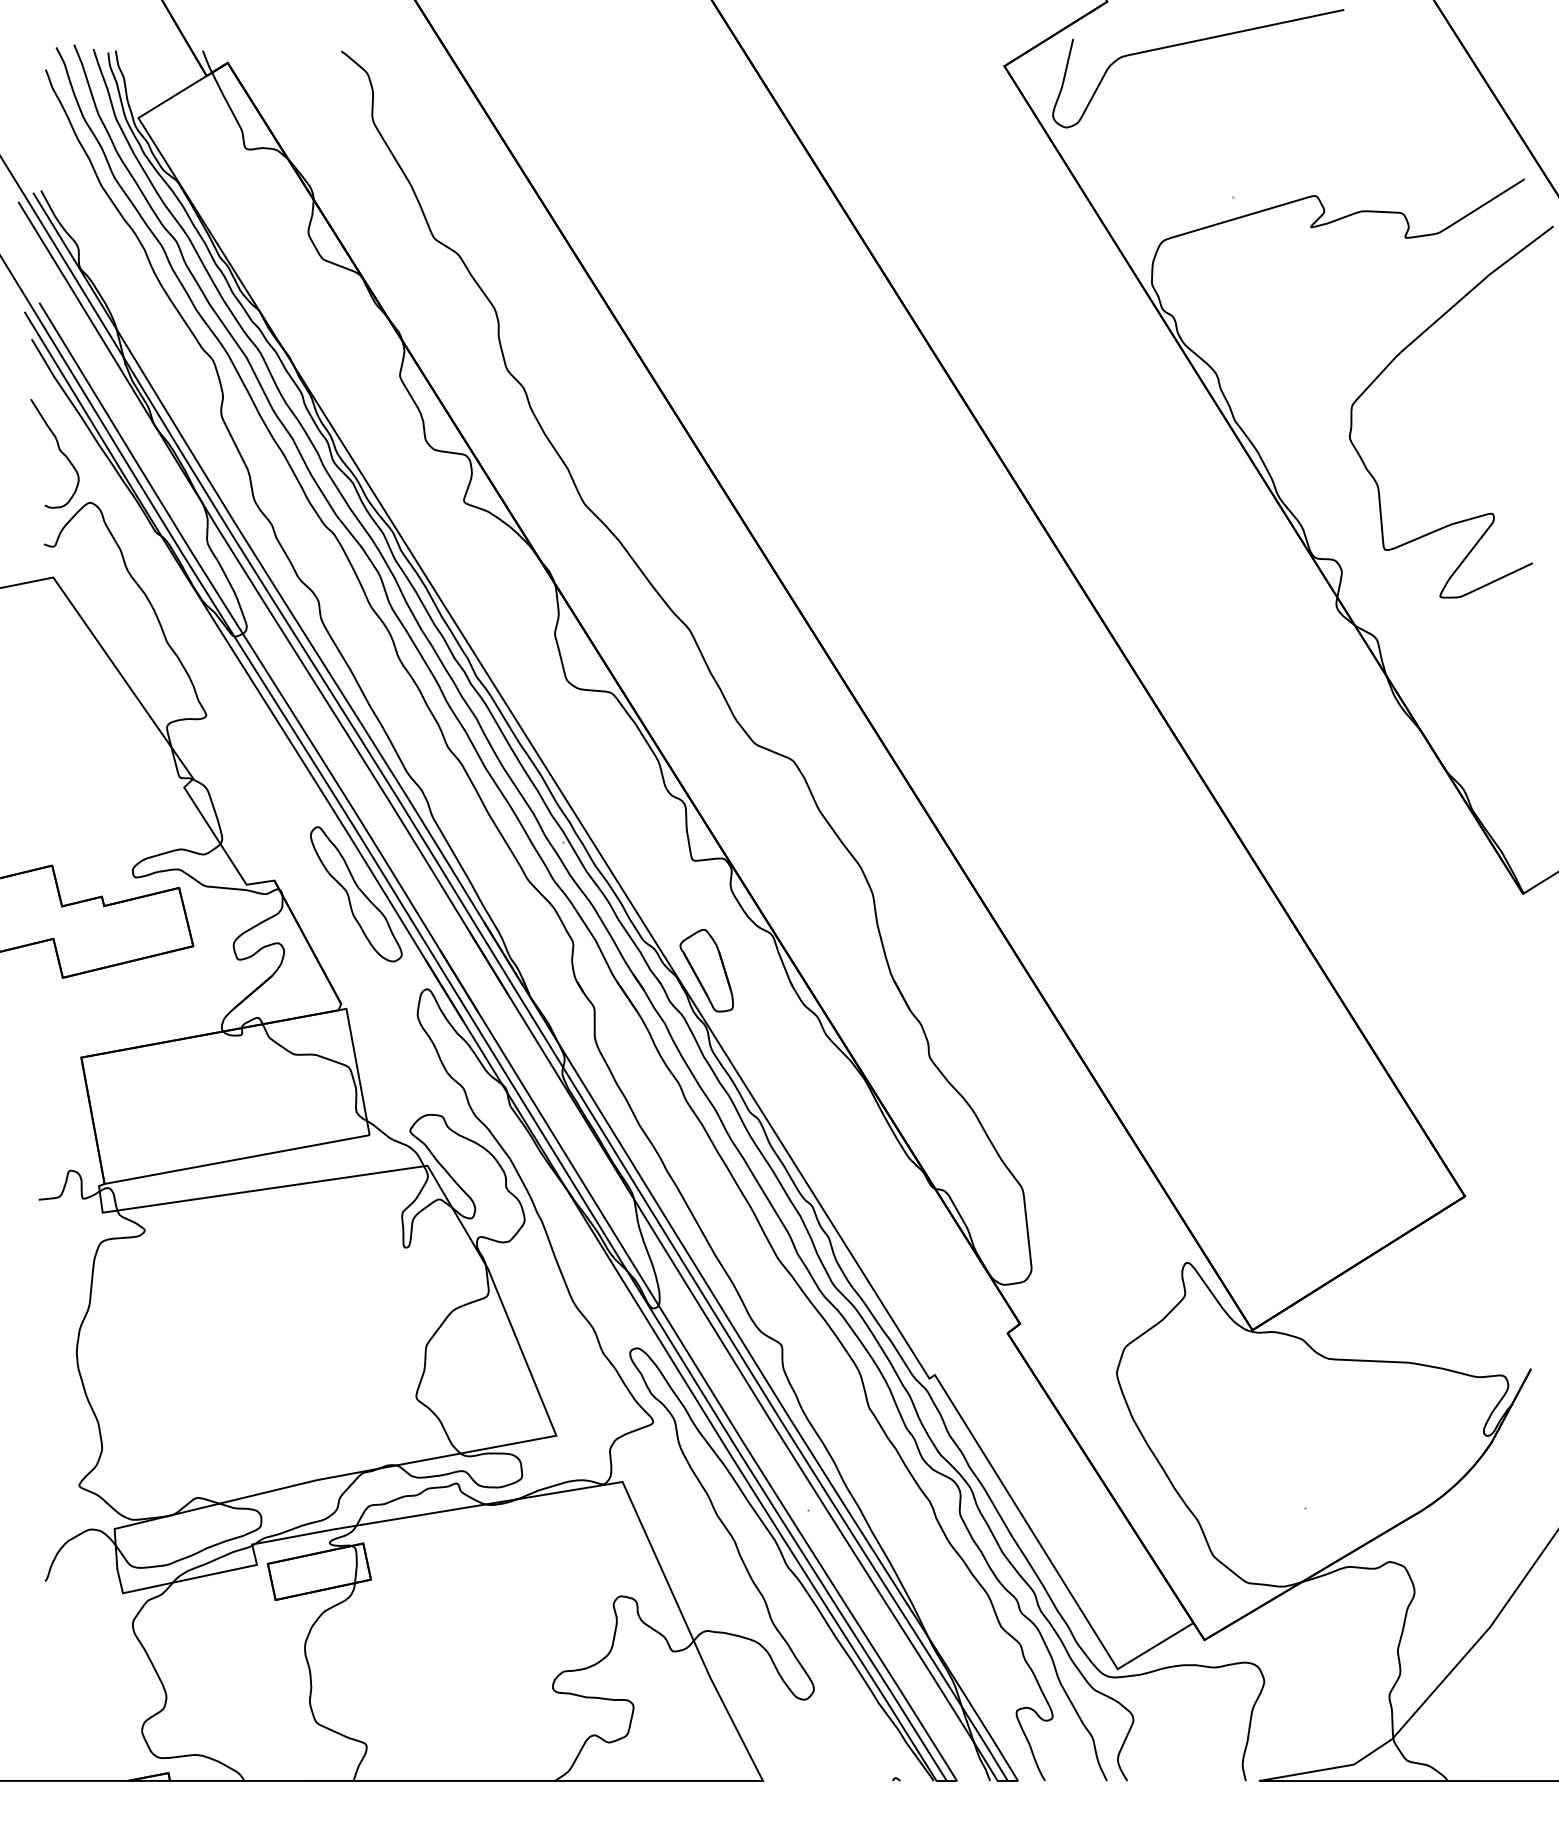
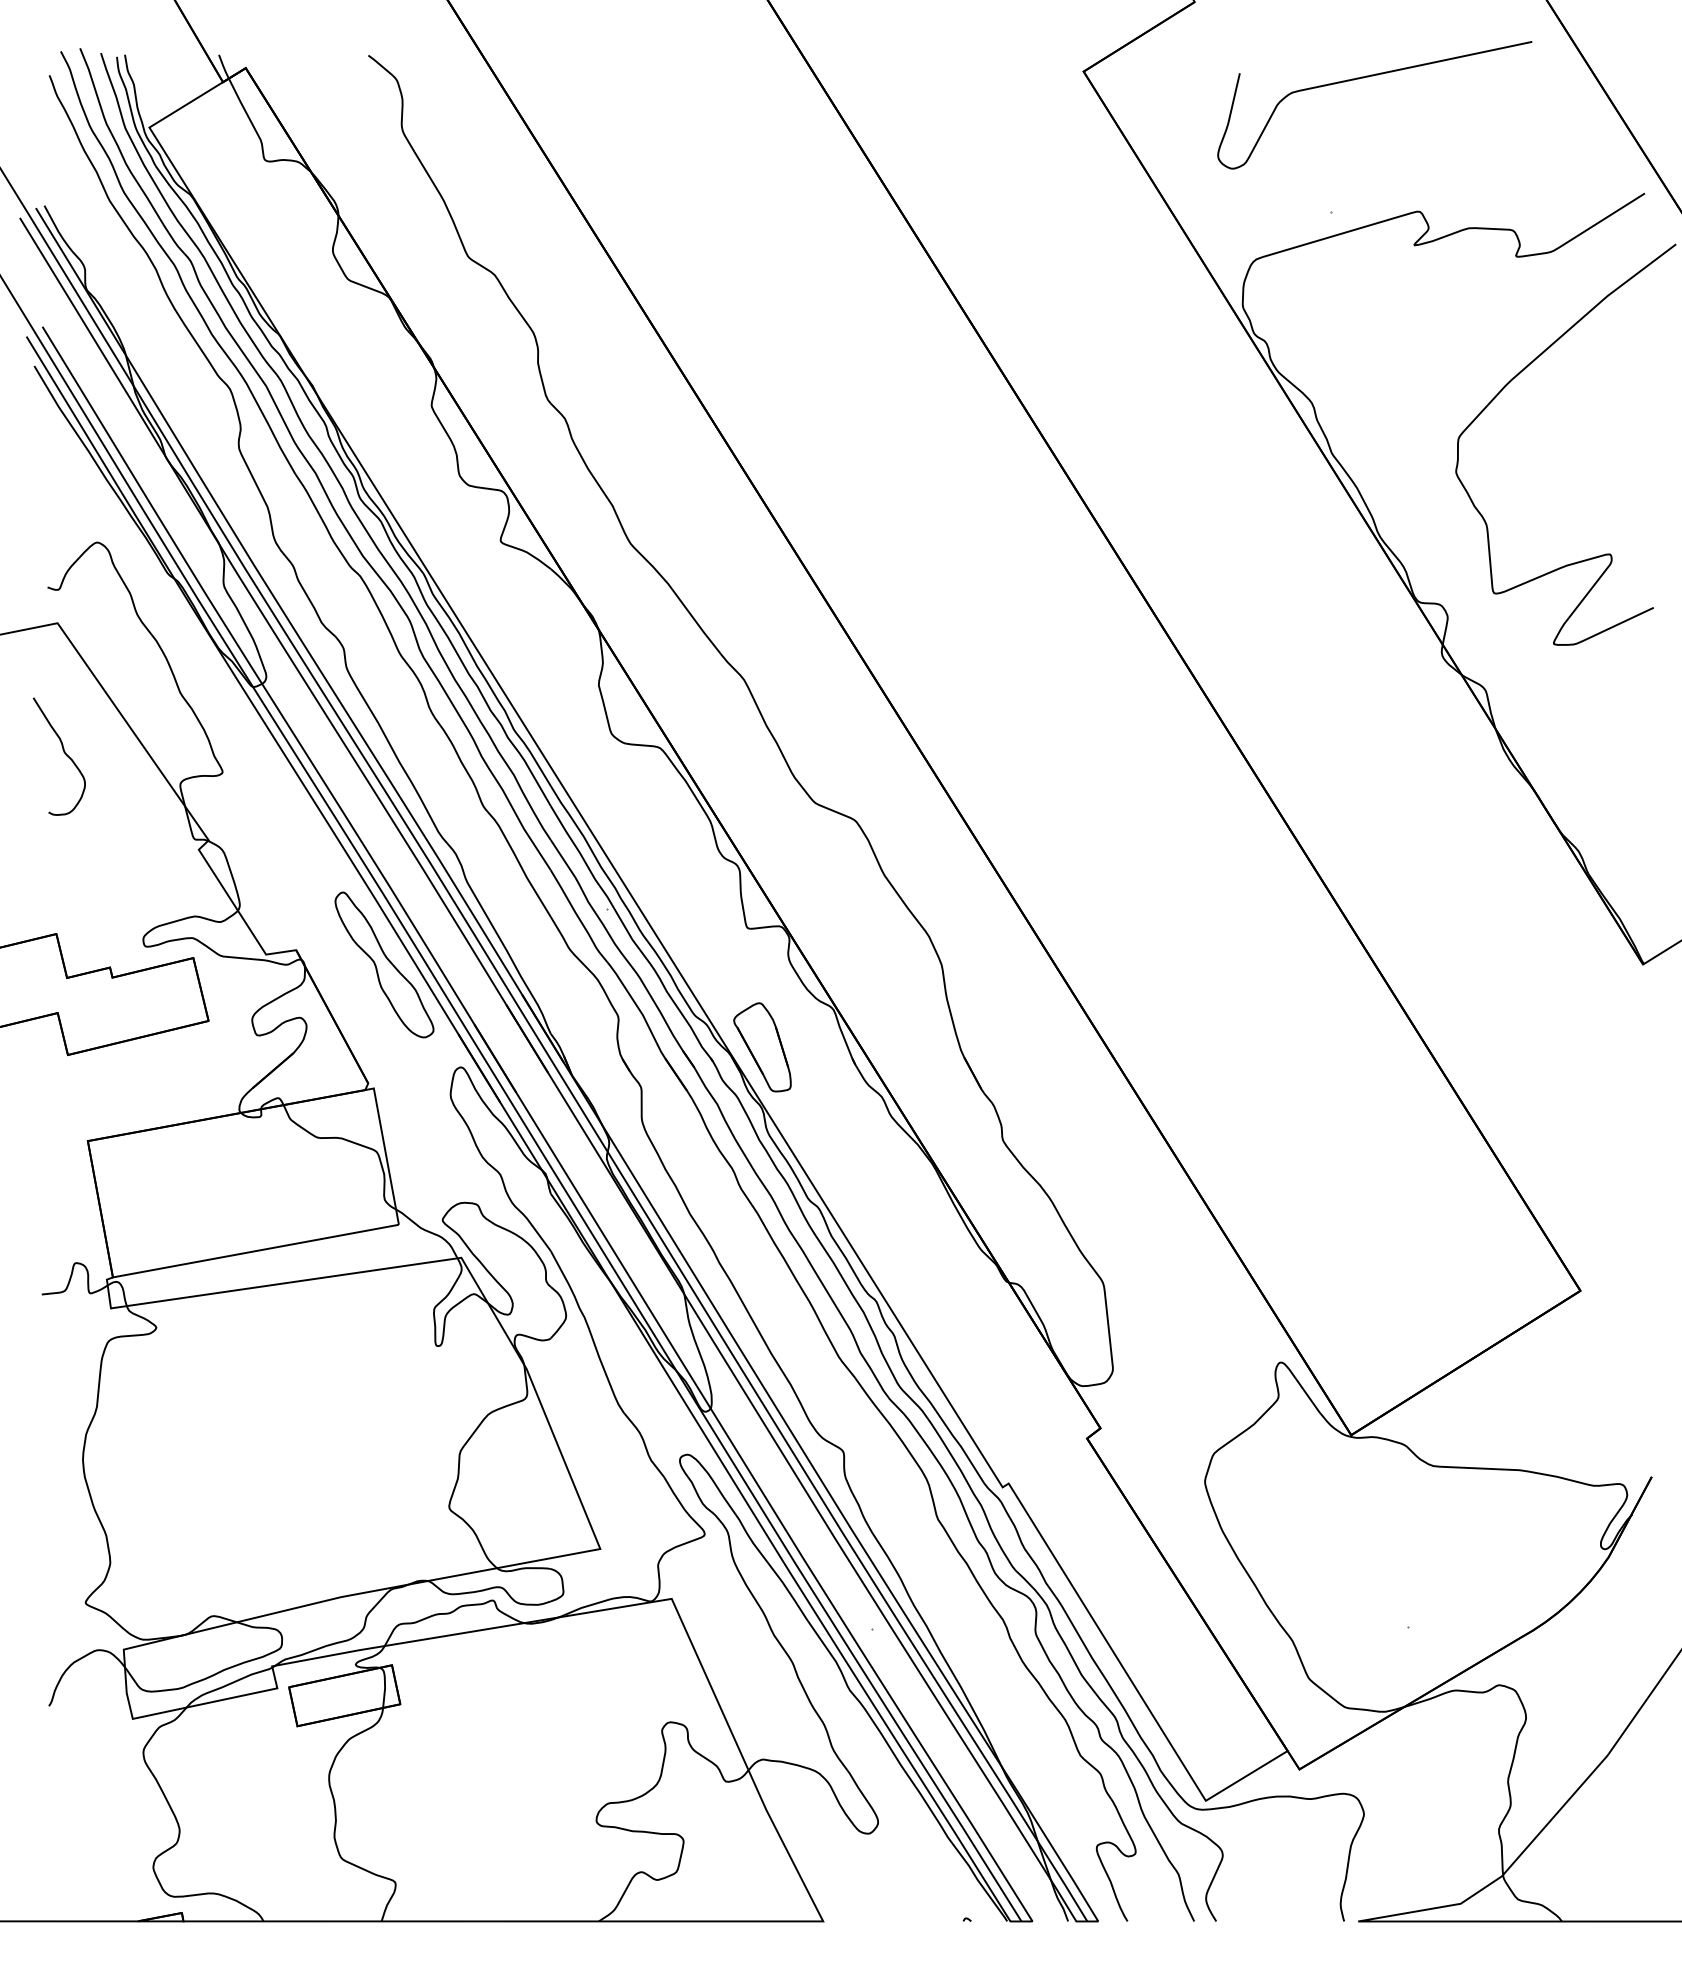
curve: (1192, 42) -> (1368, 77), moved
curve: (58, 449) -> (63, 752), moved

